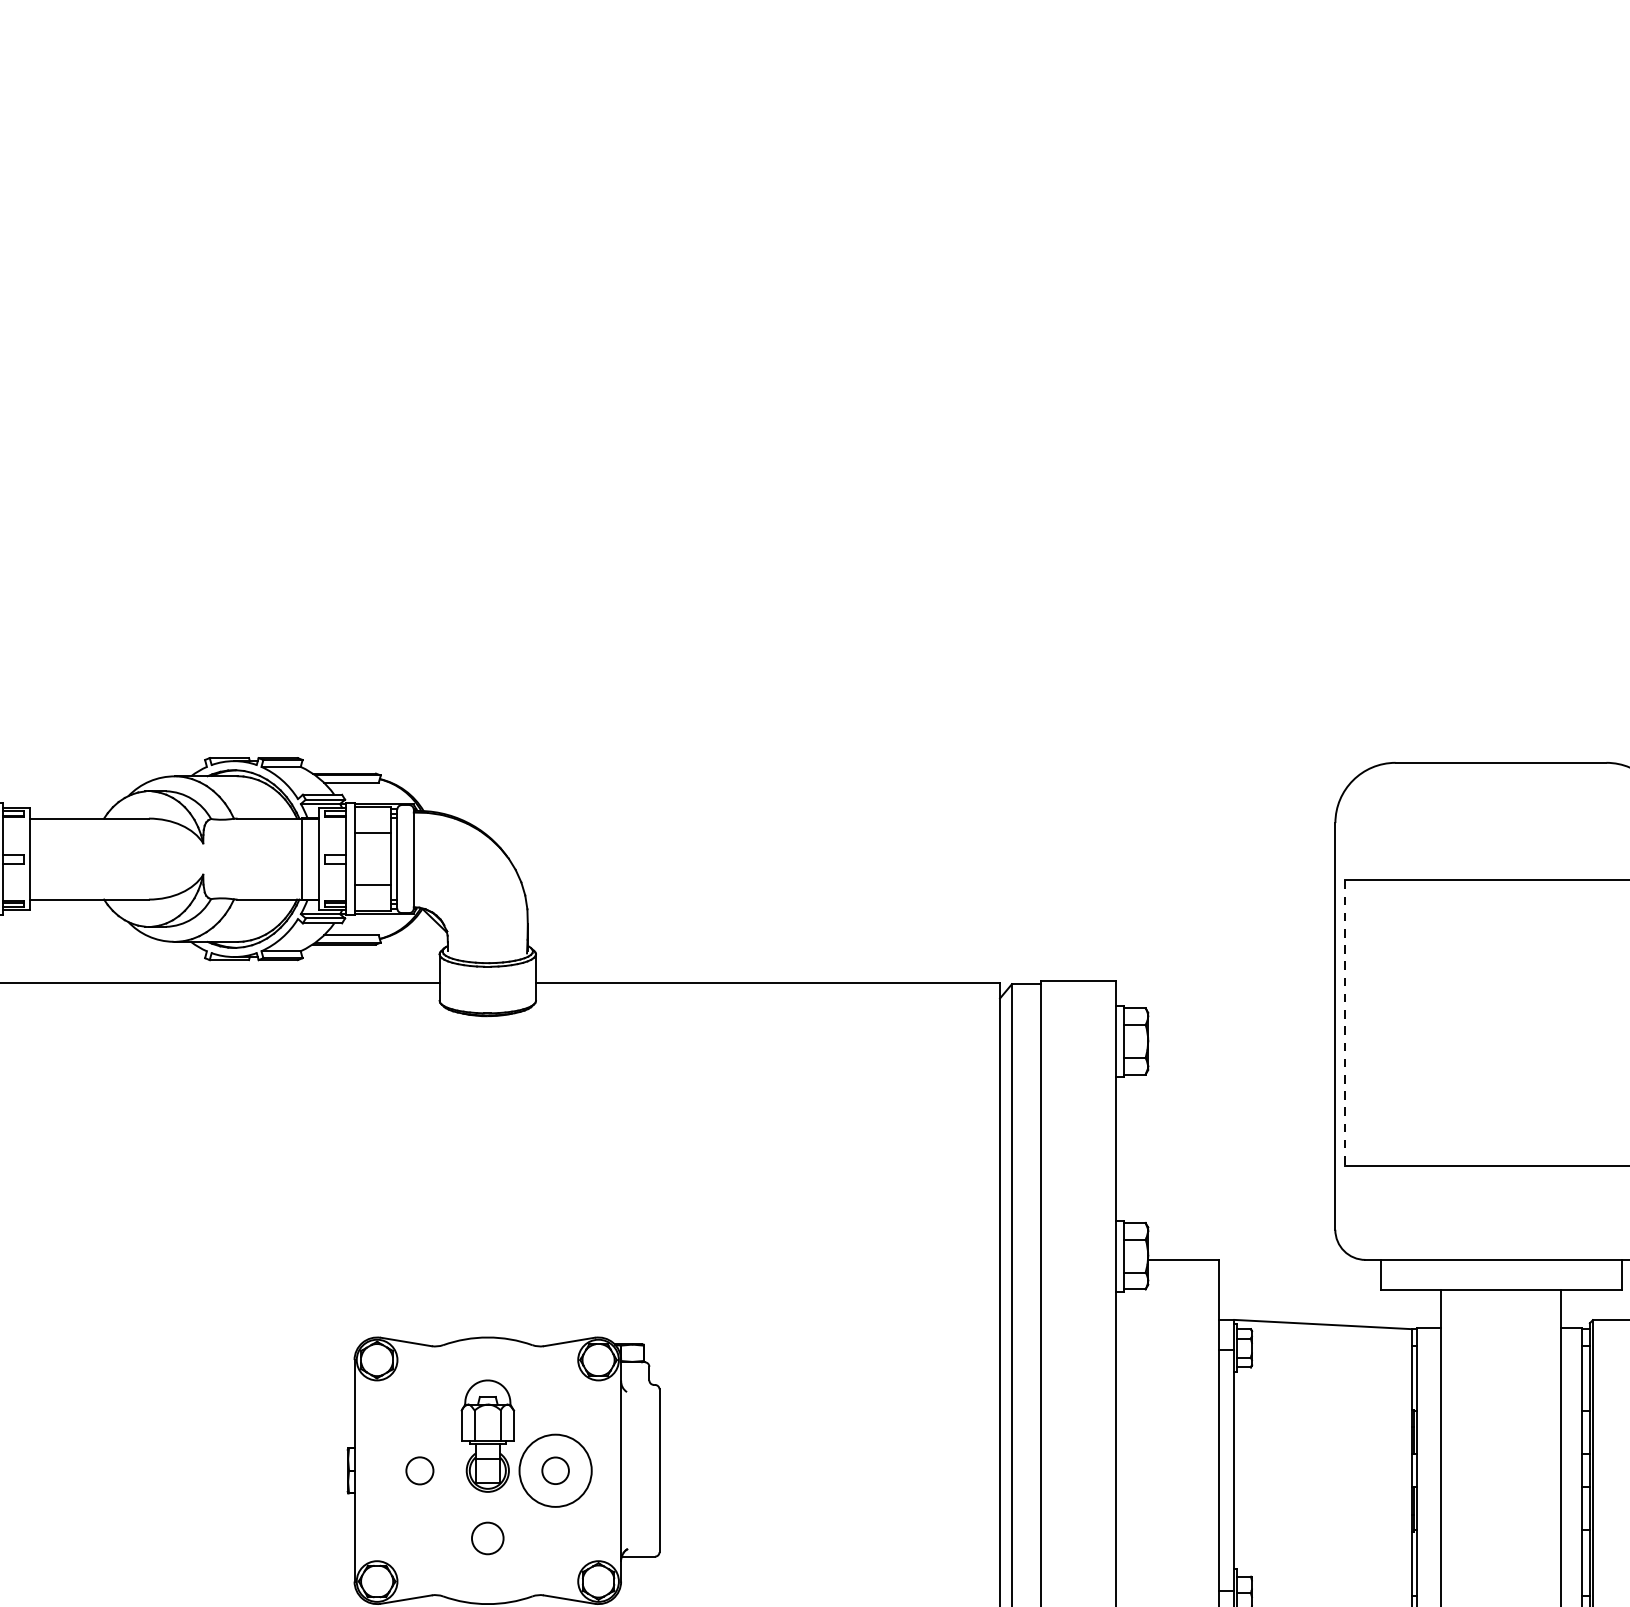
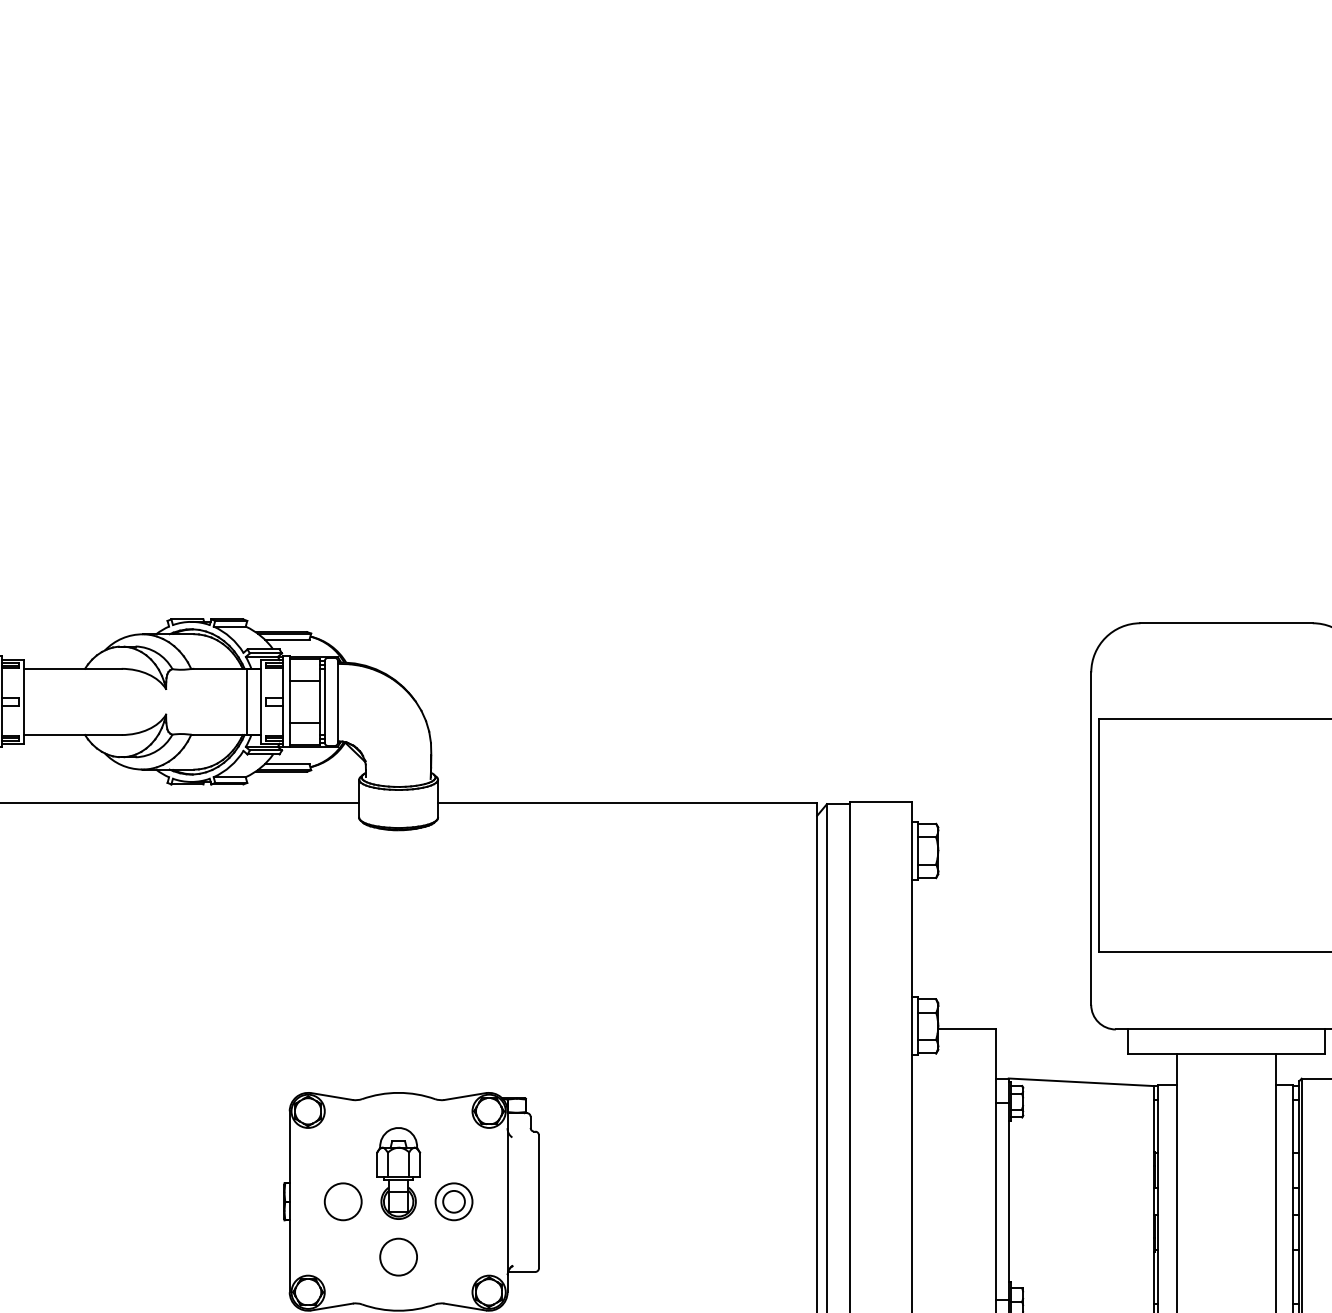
line: (1345, 1022) -> (1099, 835), dashed -> solid
circle: (419, 1470) -> (342, 1201), size x1.67
circle: (554, 1470) -> (453, 1201), size x0.62
circle: (487, 1537) -> (398, 1256), size x1.43

